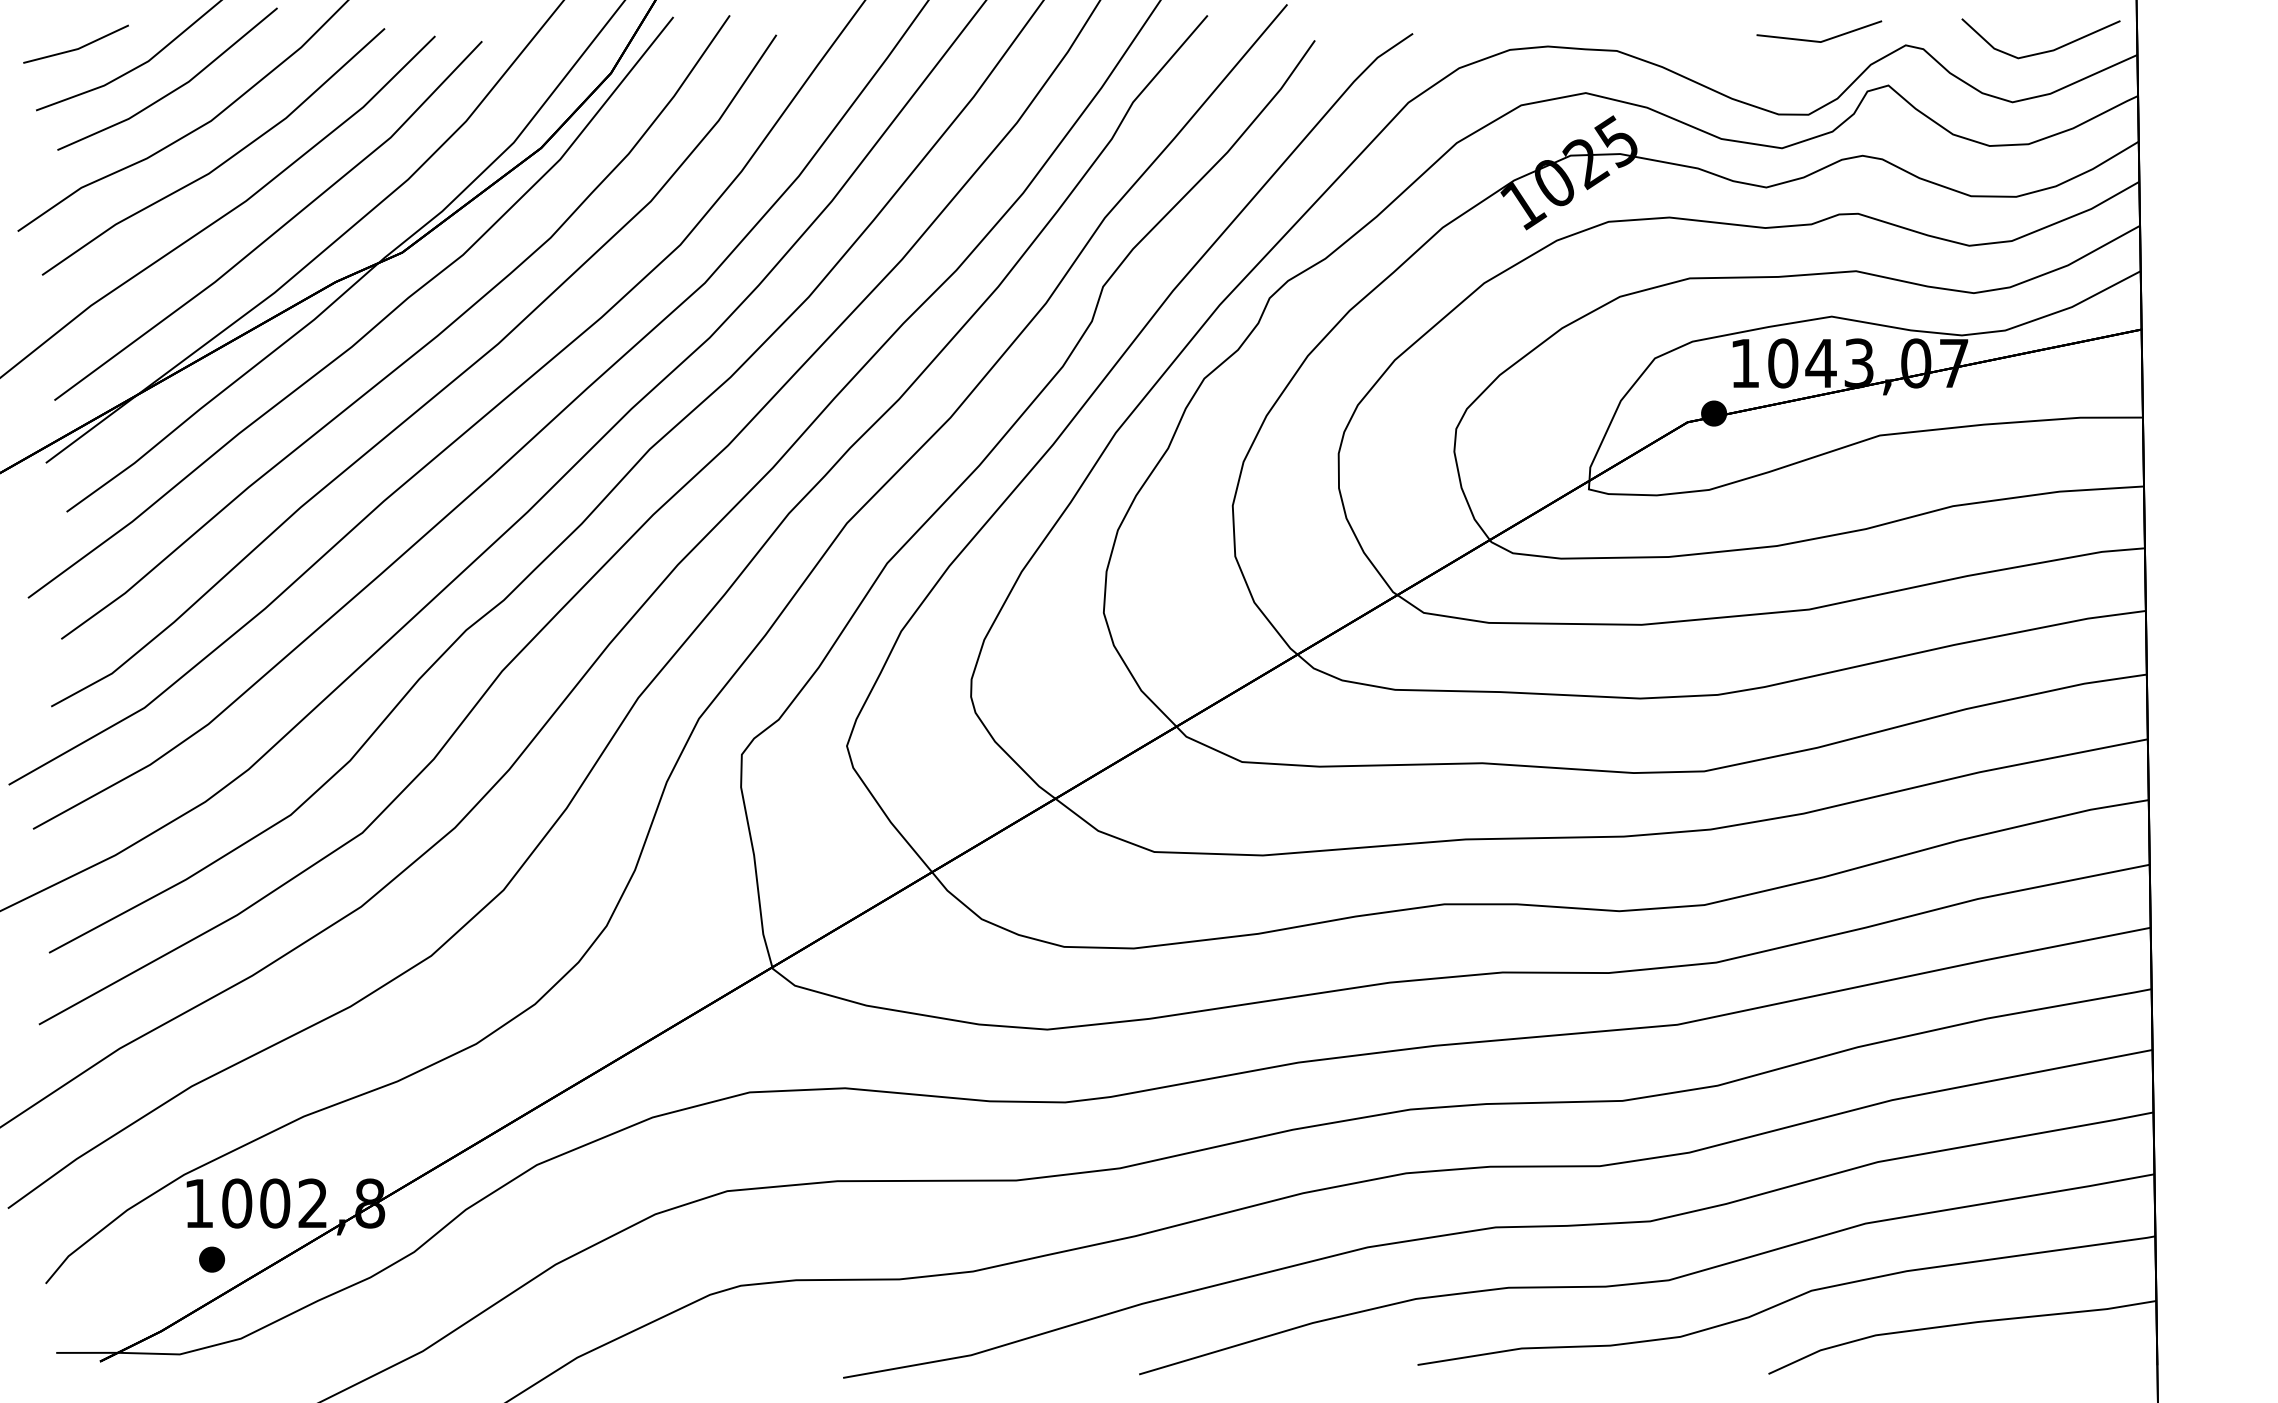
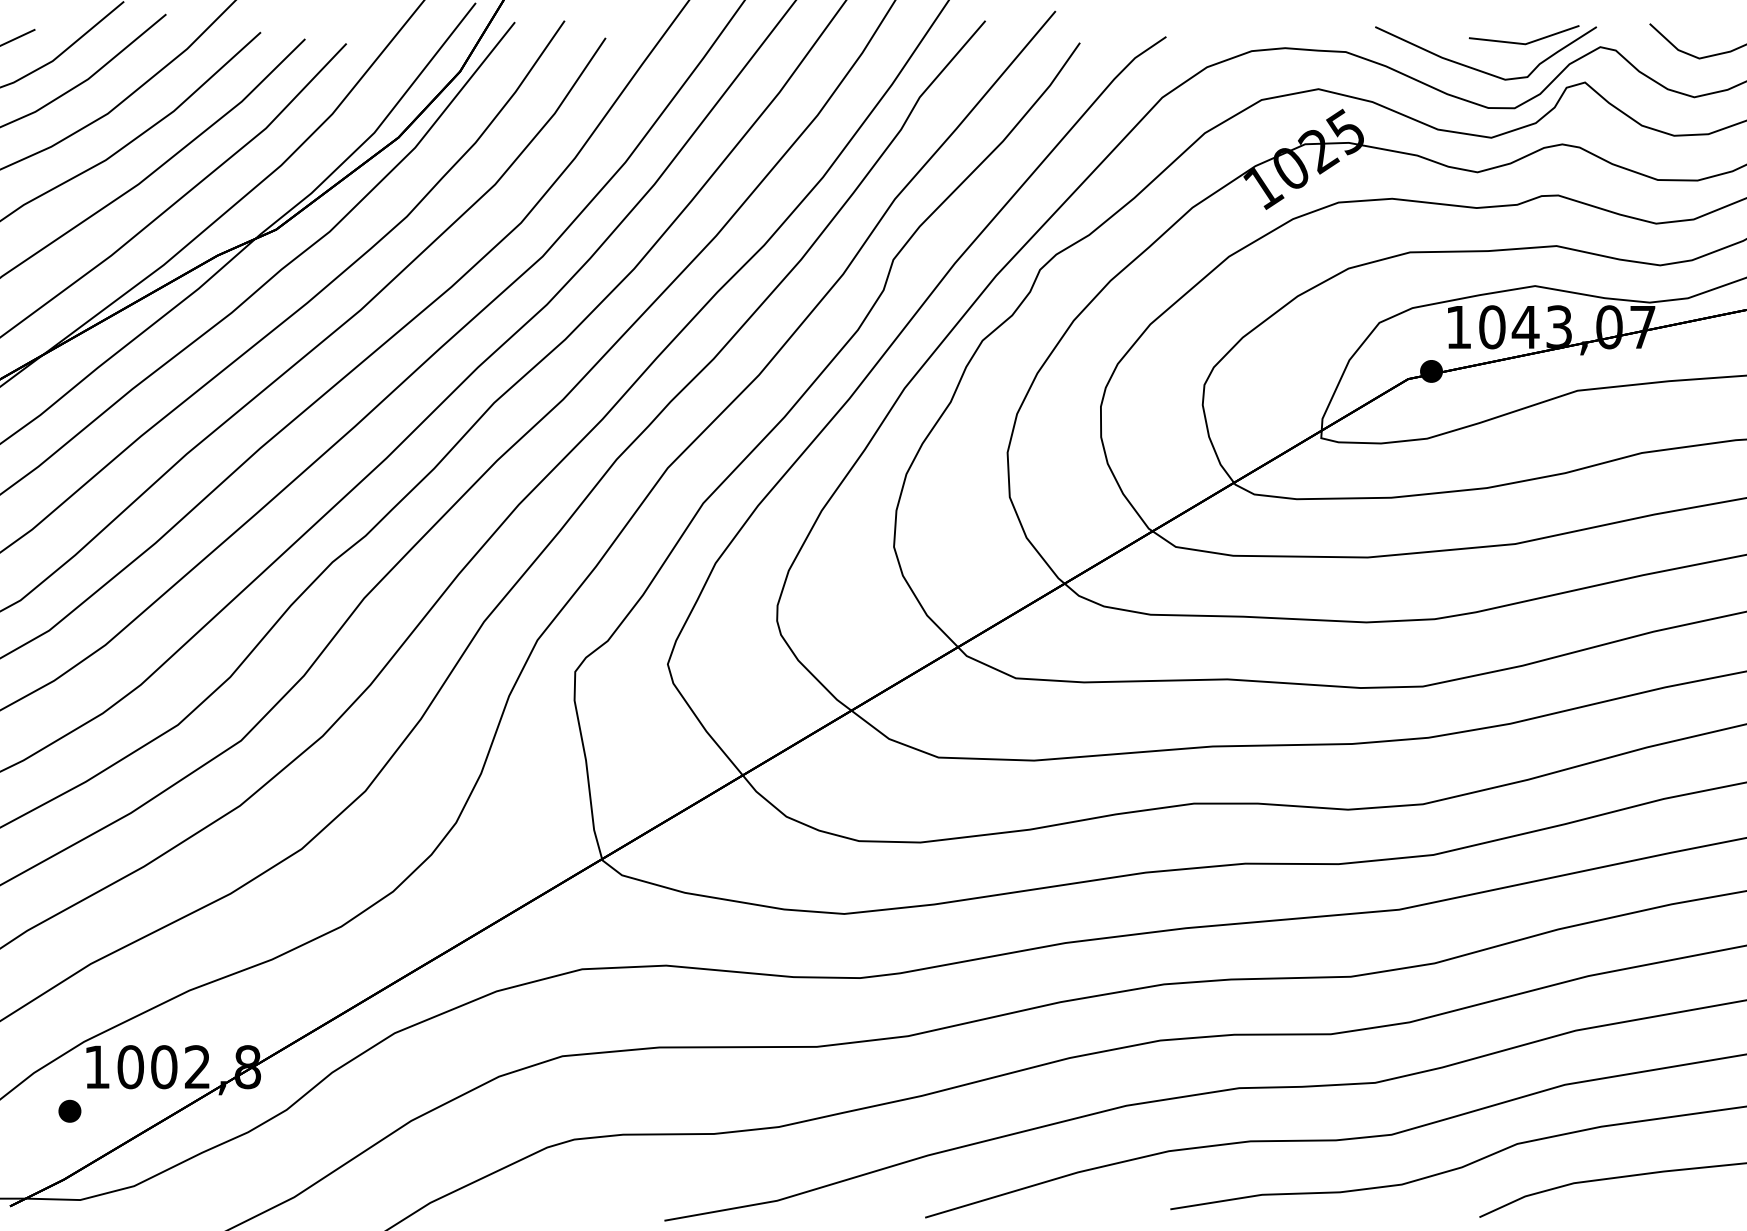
curve: (1770, 71) -> (1481, 70), added
part: (211, 1259) -> (69, 1111), moved

